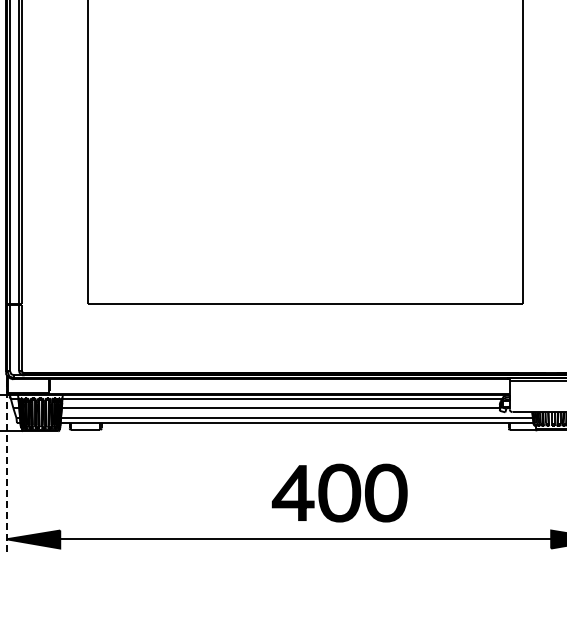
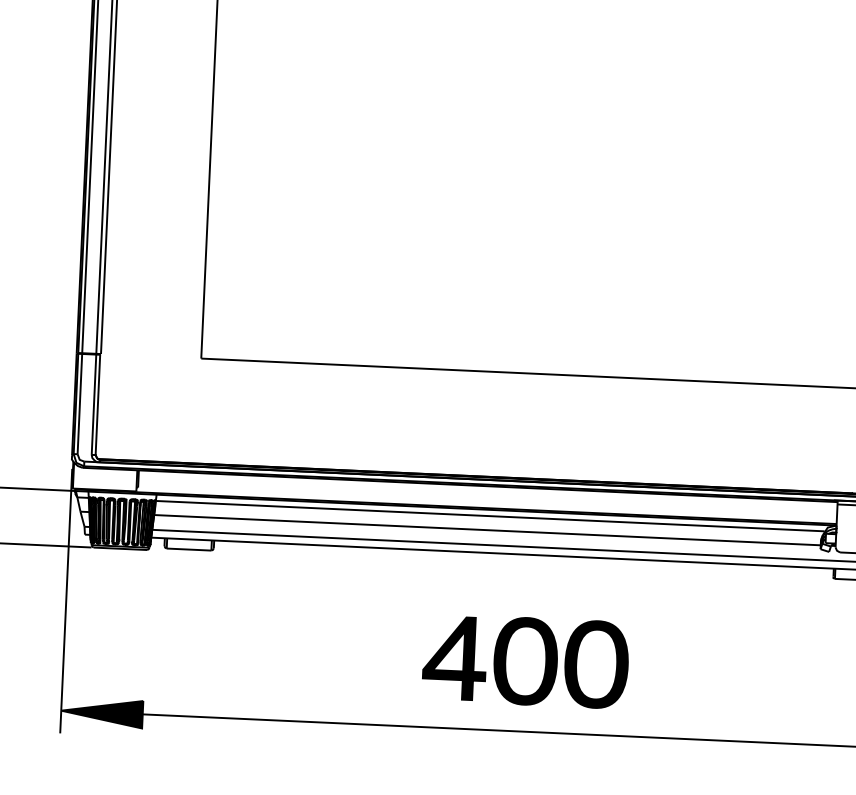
line: (6, 467) -> (65, 601), dashed -> solid
part: (339, 492) -> (525, 660), moved

